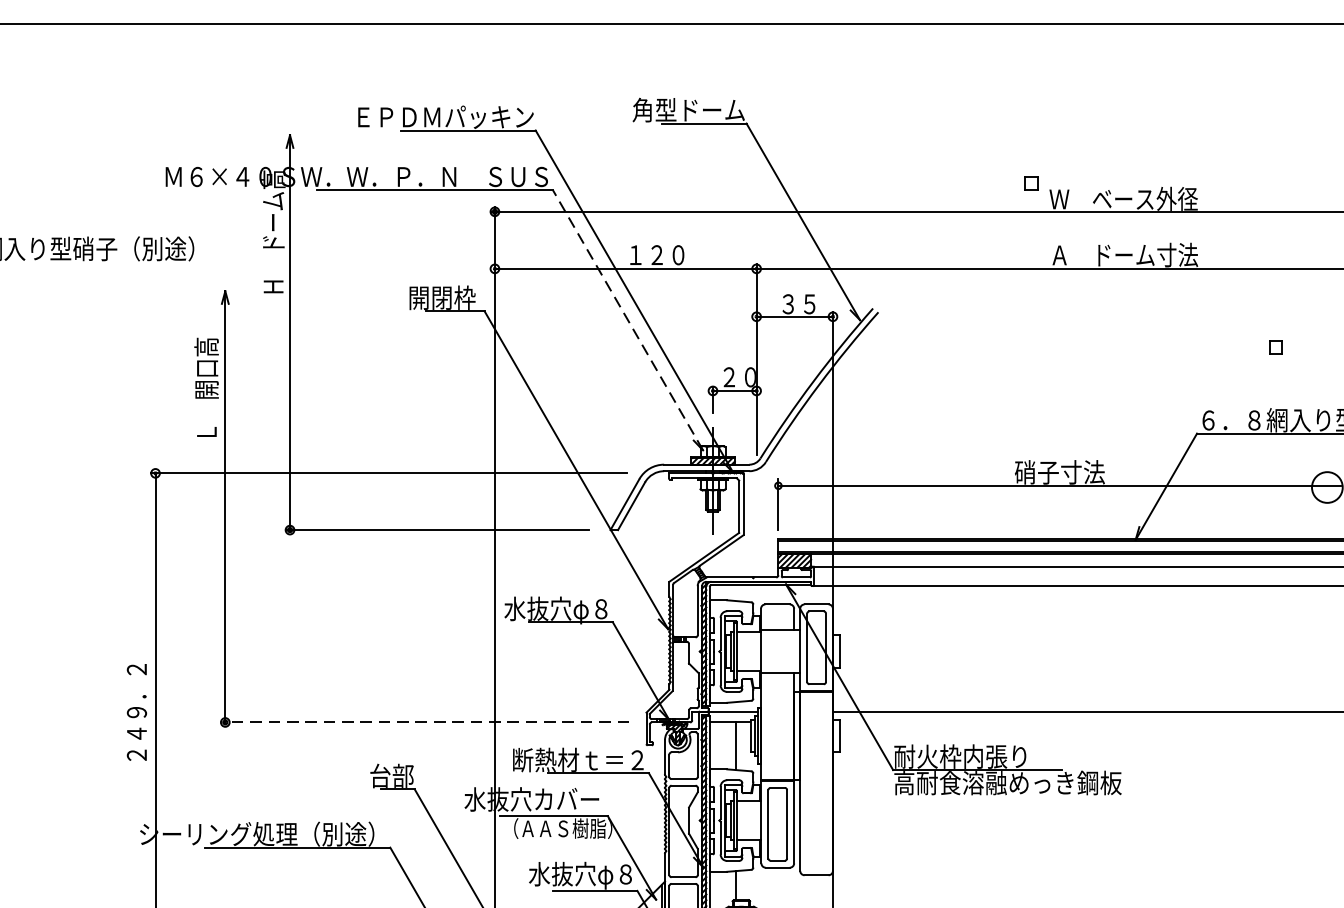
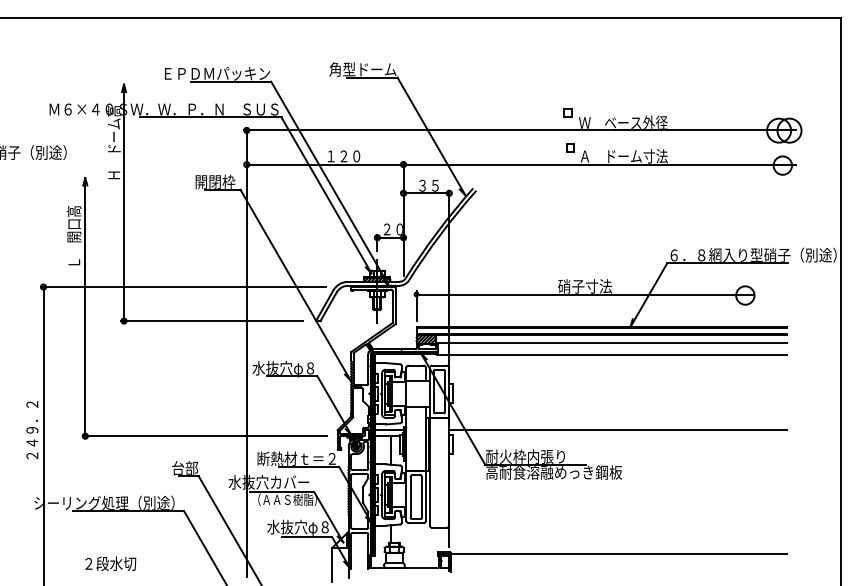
line: (628, 320) -> (326, 195), dashed -> solid
part: (1275, 347) -> (570, 147), moved
line: (425, 722) -> (205, 436), dashed -> solid

